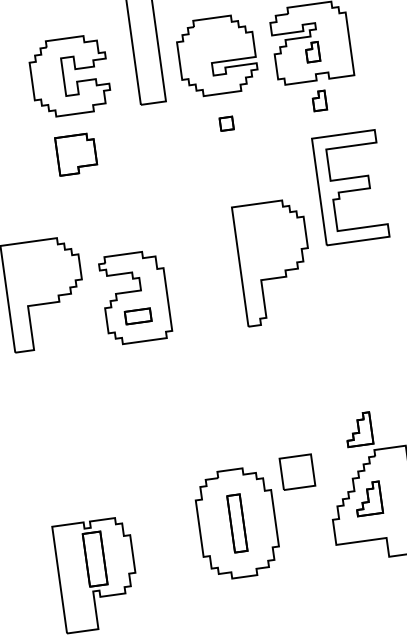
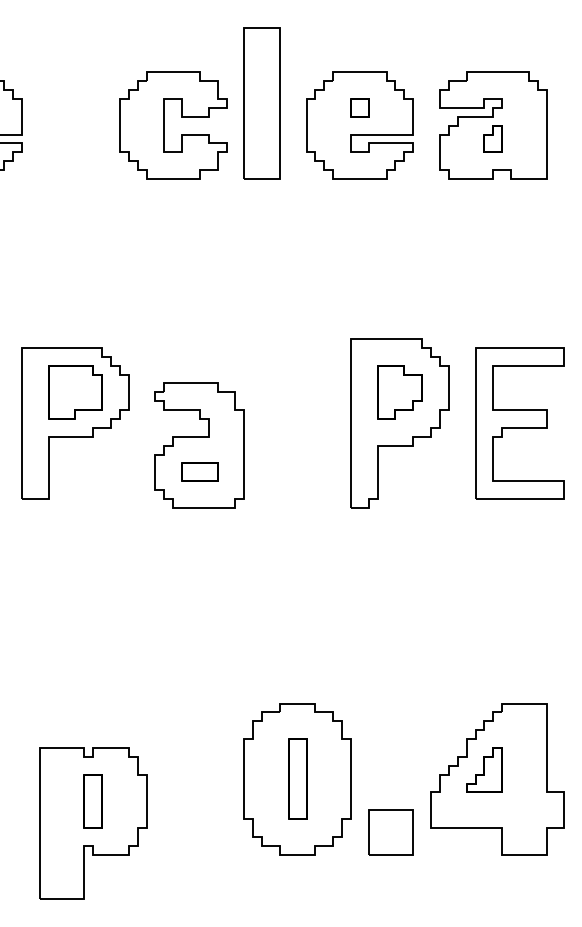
part: (63, 77) -> (164, 125), moved
part: (318, 100) -> (492, 207), removed
part: (226, 123) -> (359, 107), moved
part: (76, 154) -> (75, 392), moved
part: (350, 187) -> (519, 423), moved
part: (271, 240) -> (399, 392), added
part: (358, 429) -> (484, 671), removed
part: (297, 472) -> (390, 832), moved
part: (94, 559) -> (92, 801), size x0.71

